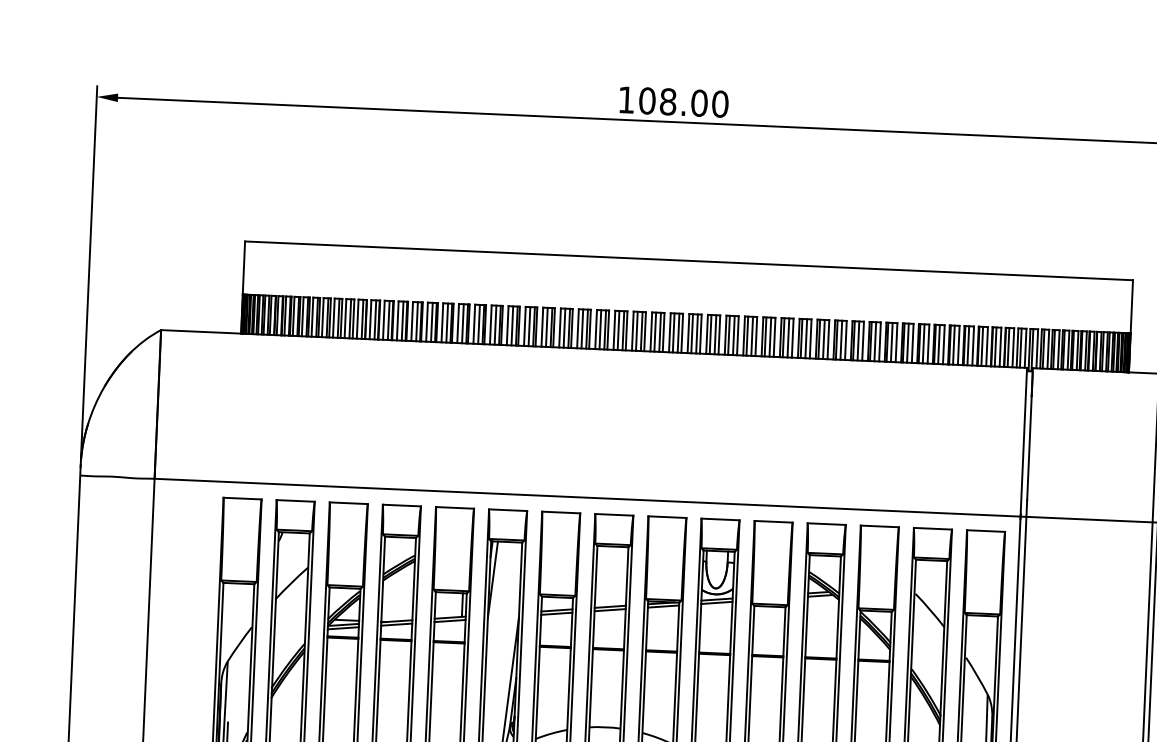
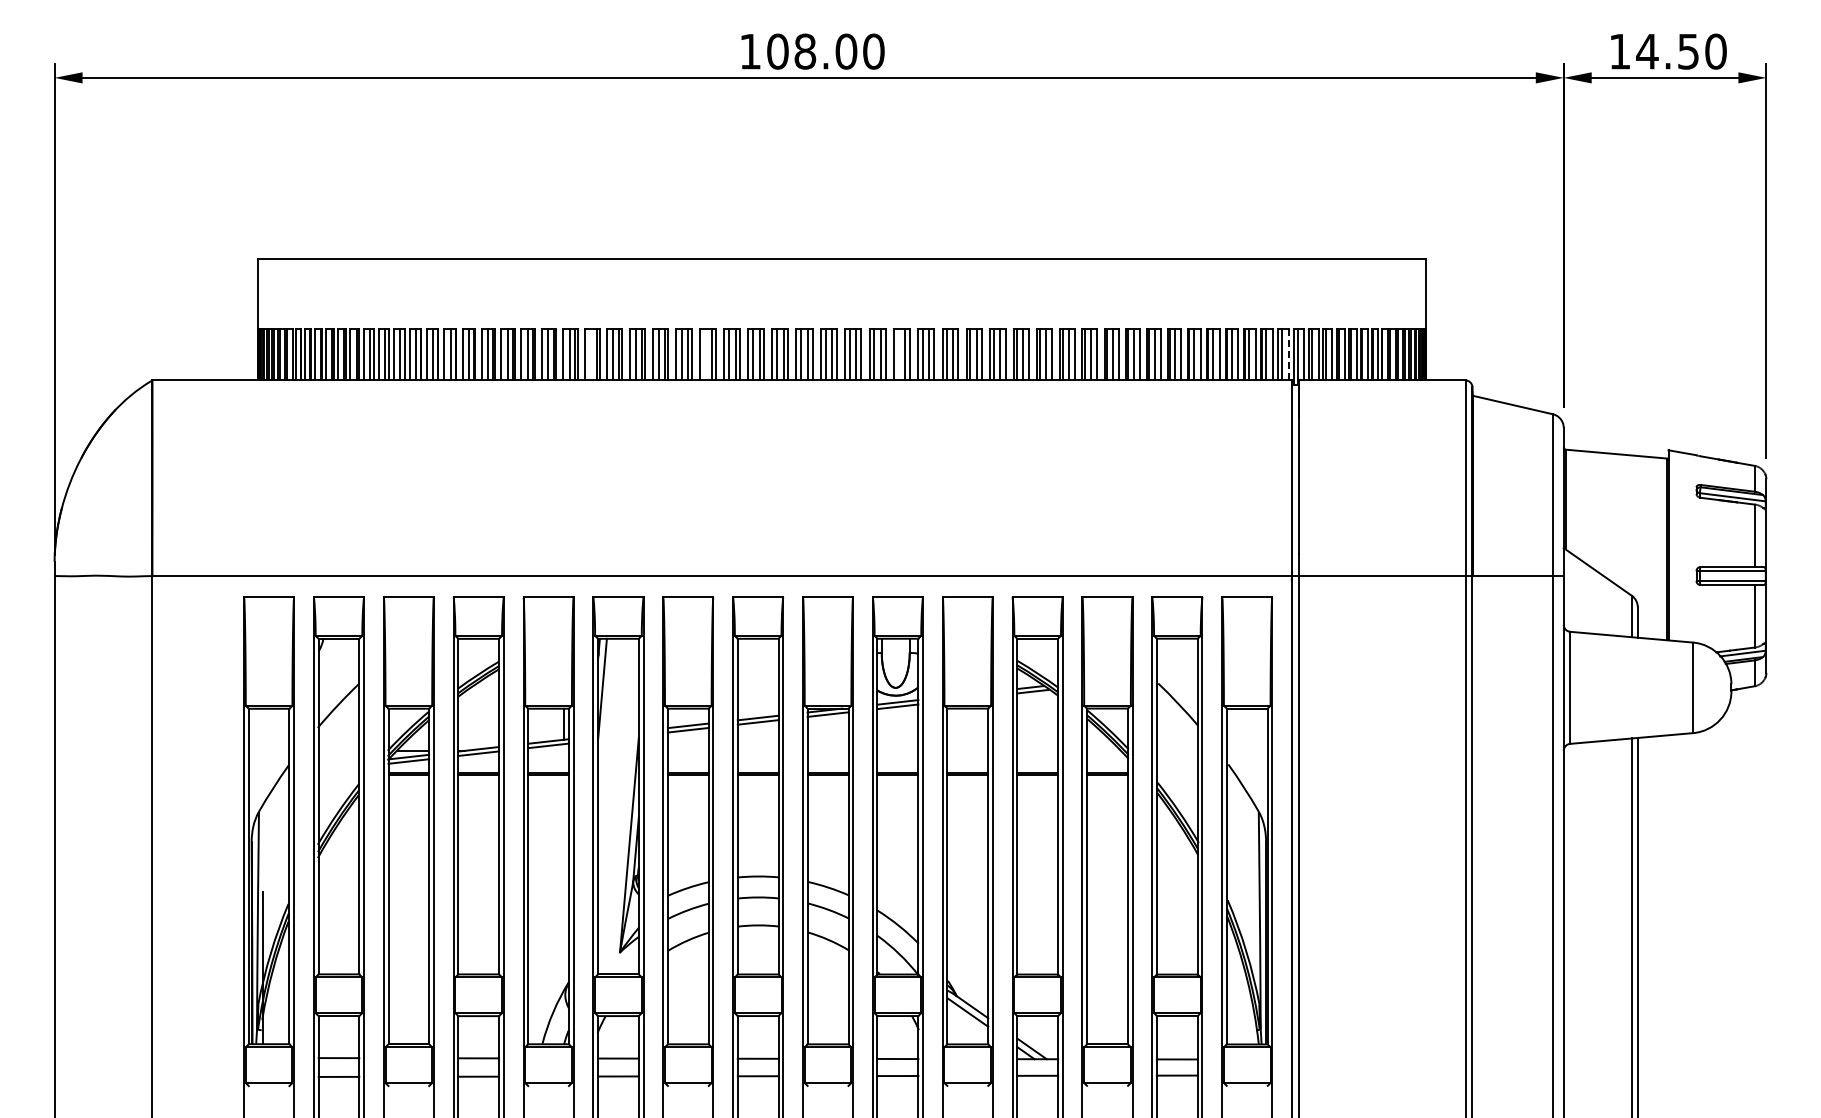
line: (495, 324) -> (591, 354), removed
line: (582, 328) -> (705, 354), removed
line: (729, 335) -> (898, 354), removed
line: (1025, 348) -> (1288, 354), solid -> dashed

